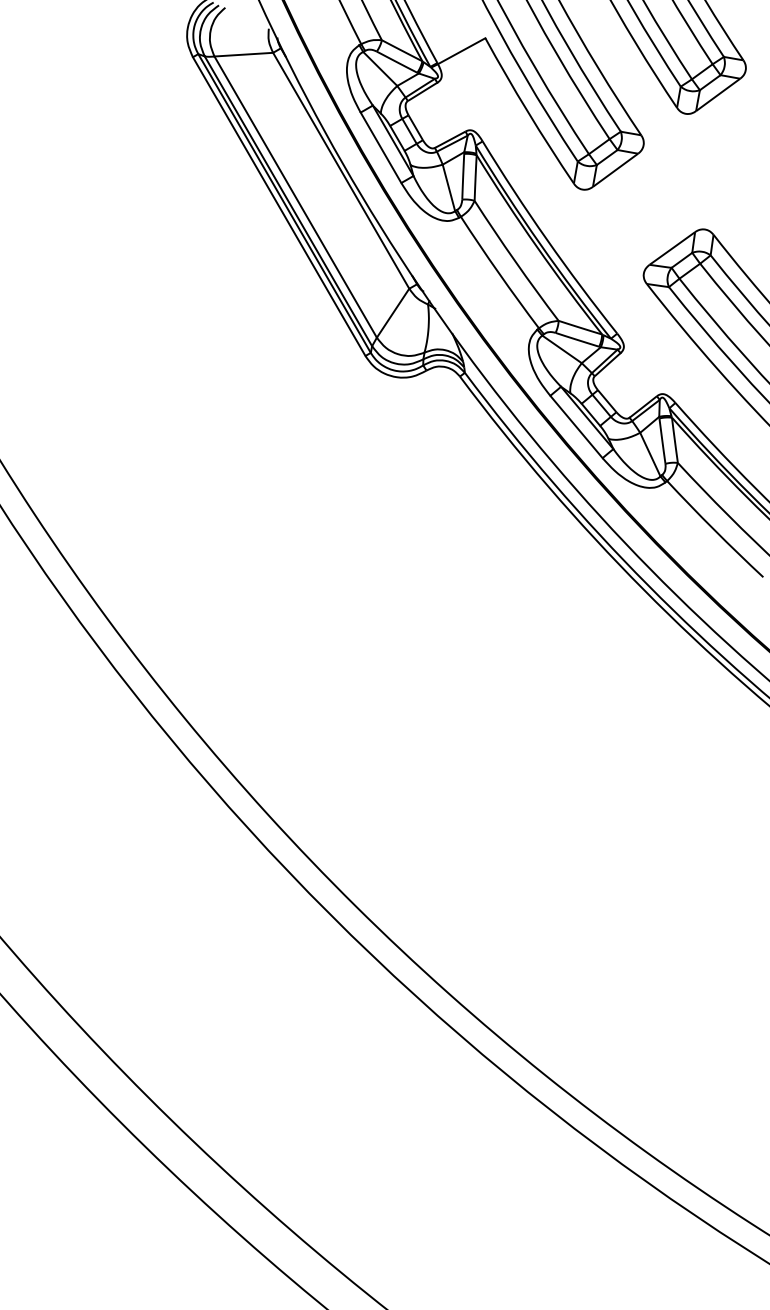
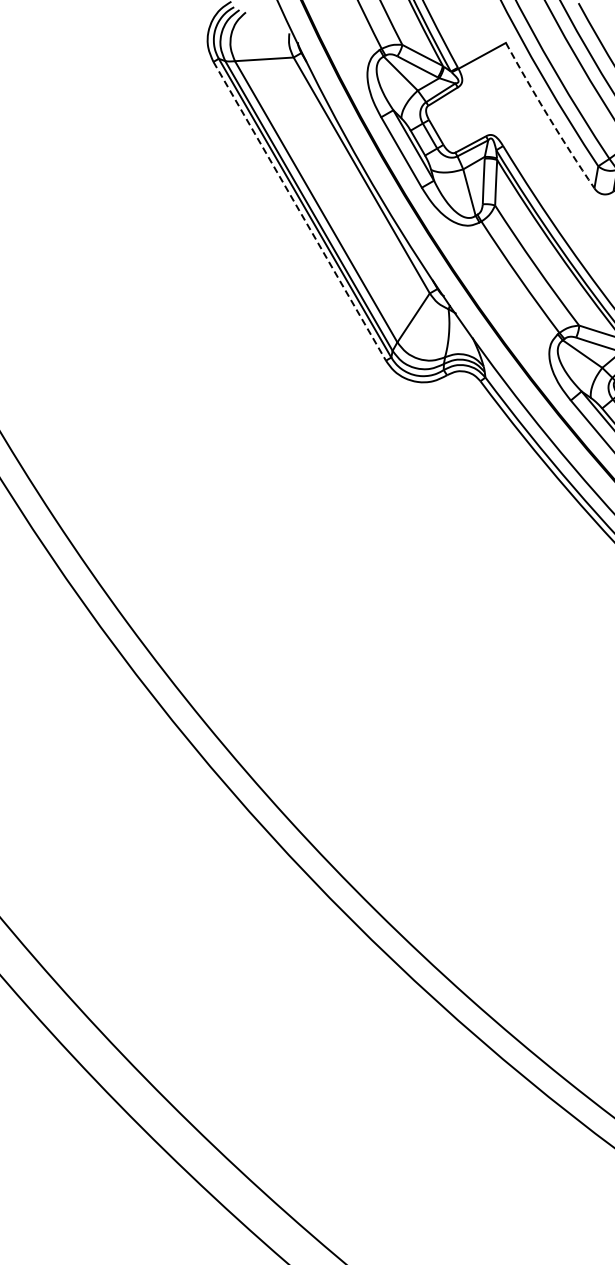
arc: (527, 111) -> (548, 116), solid -> dashed
line: (279, 207) -> (300, 212), solid -> dashed

